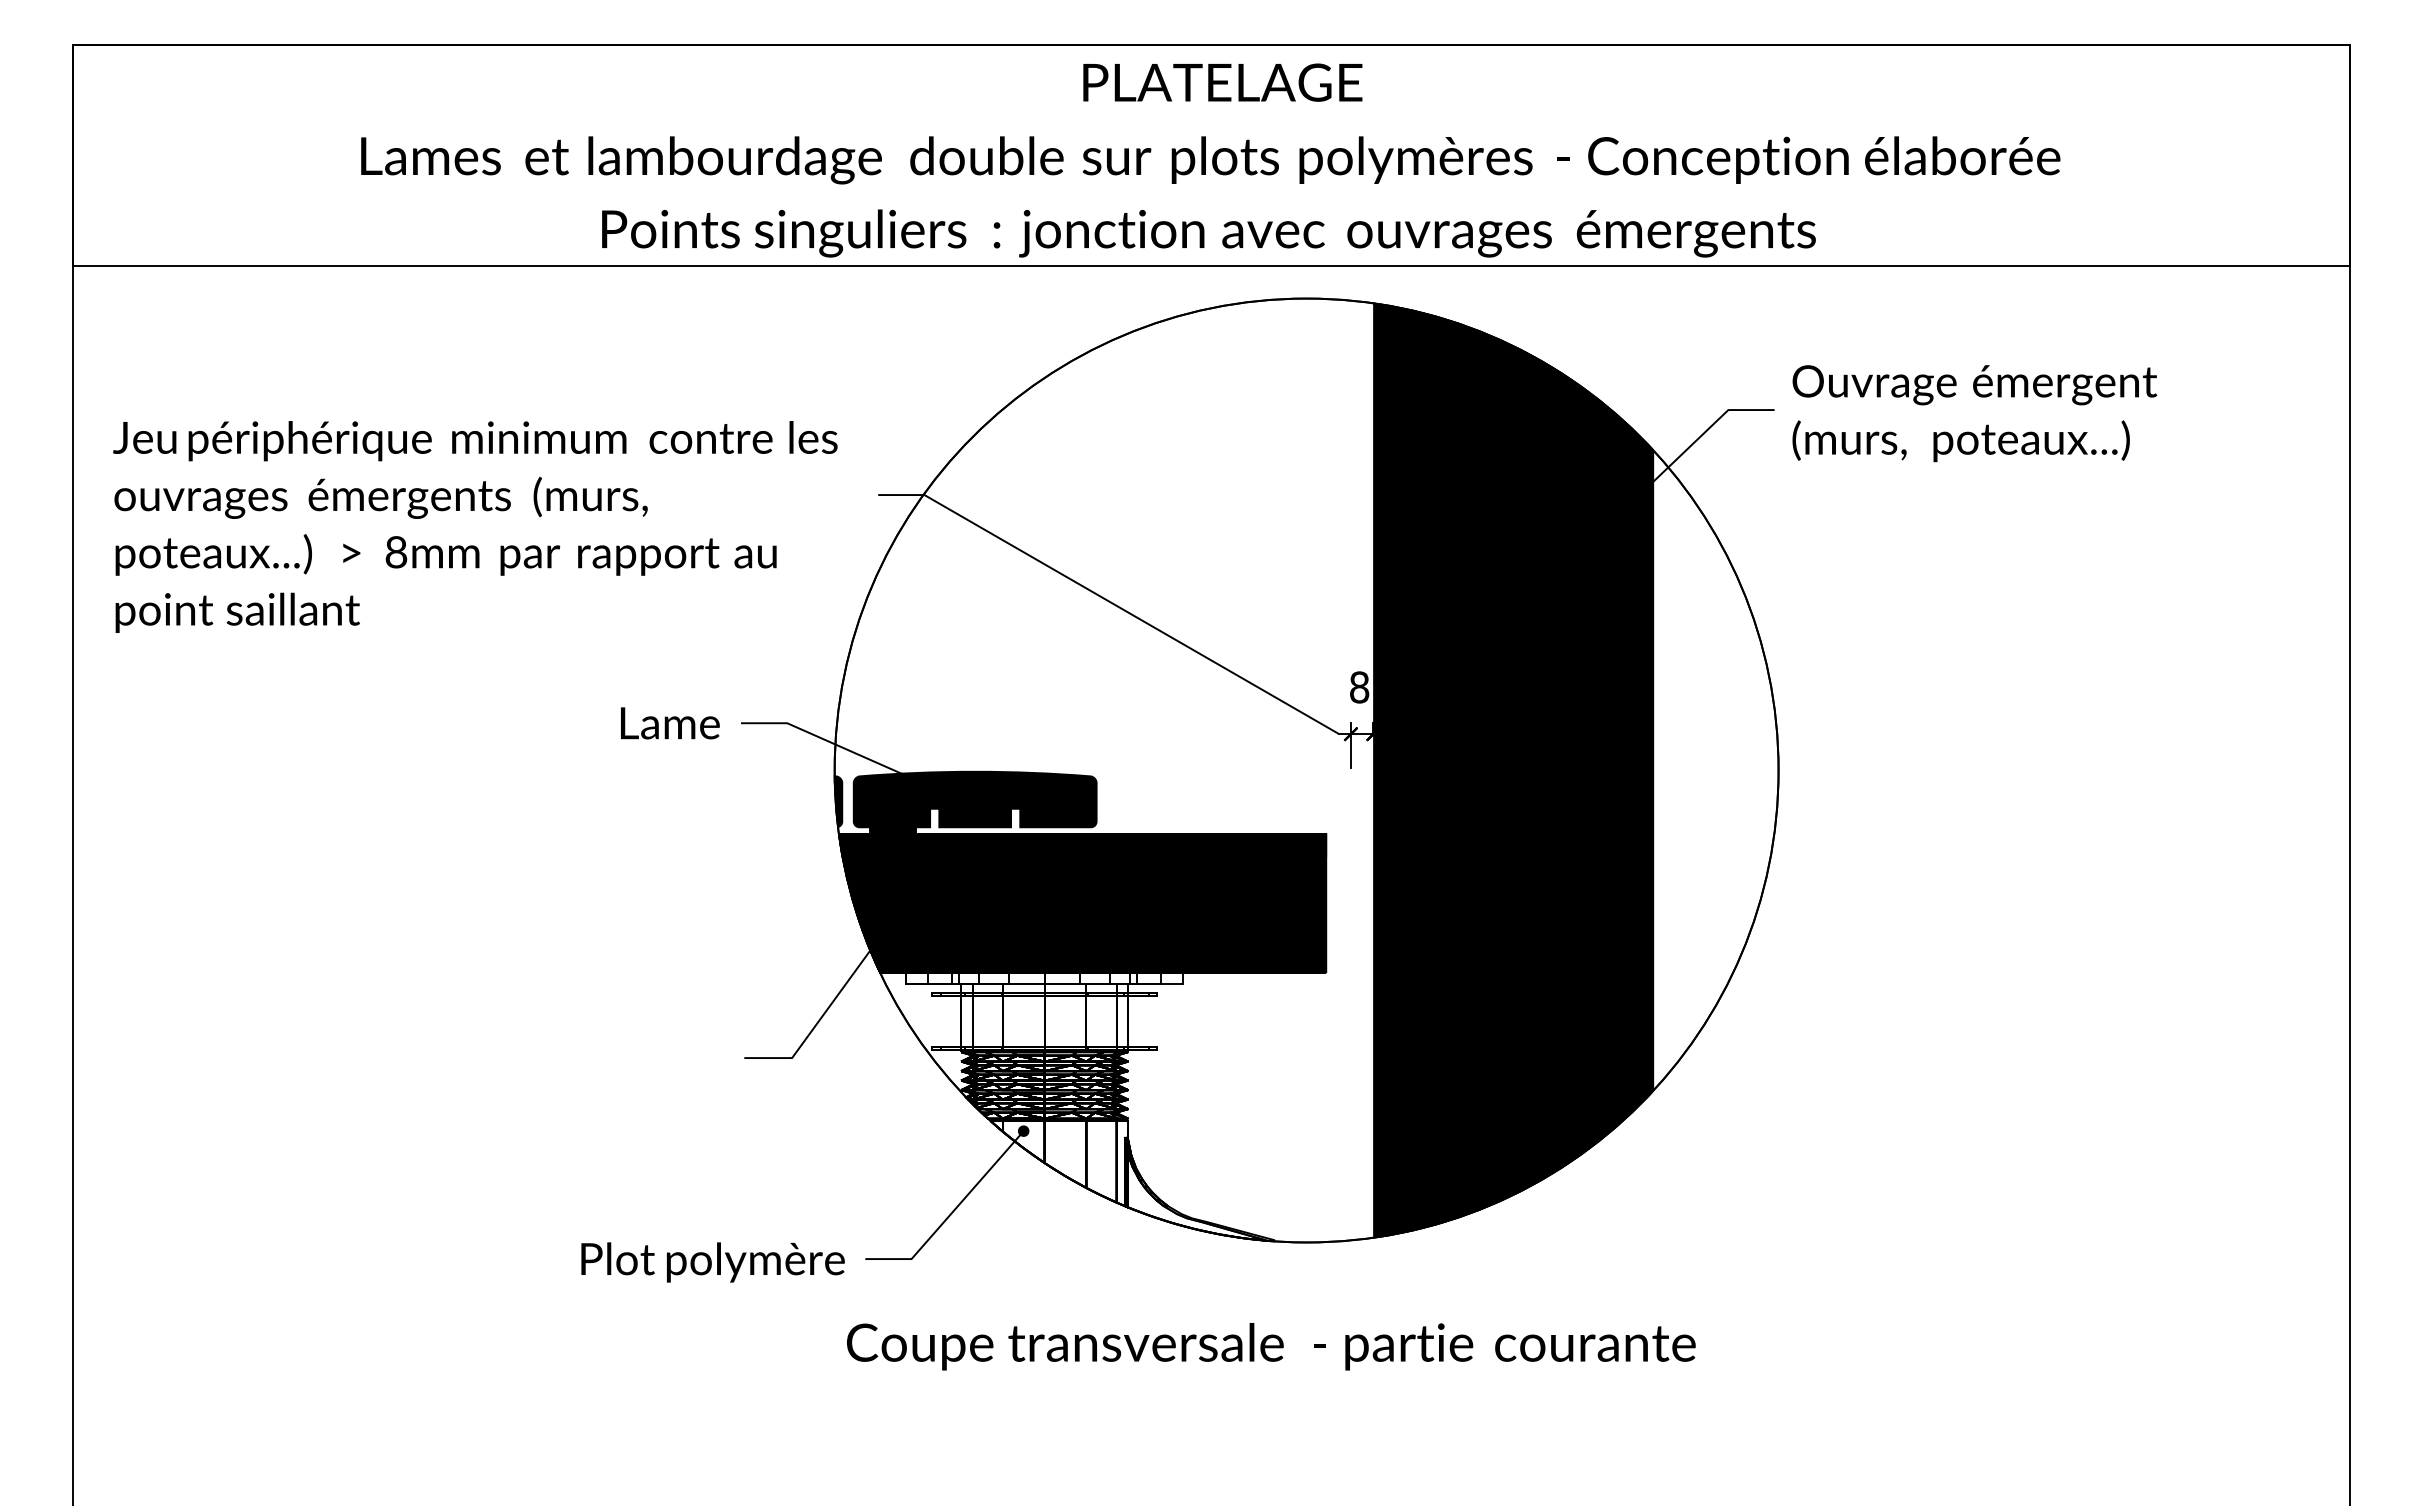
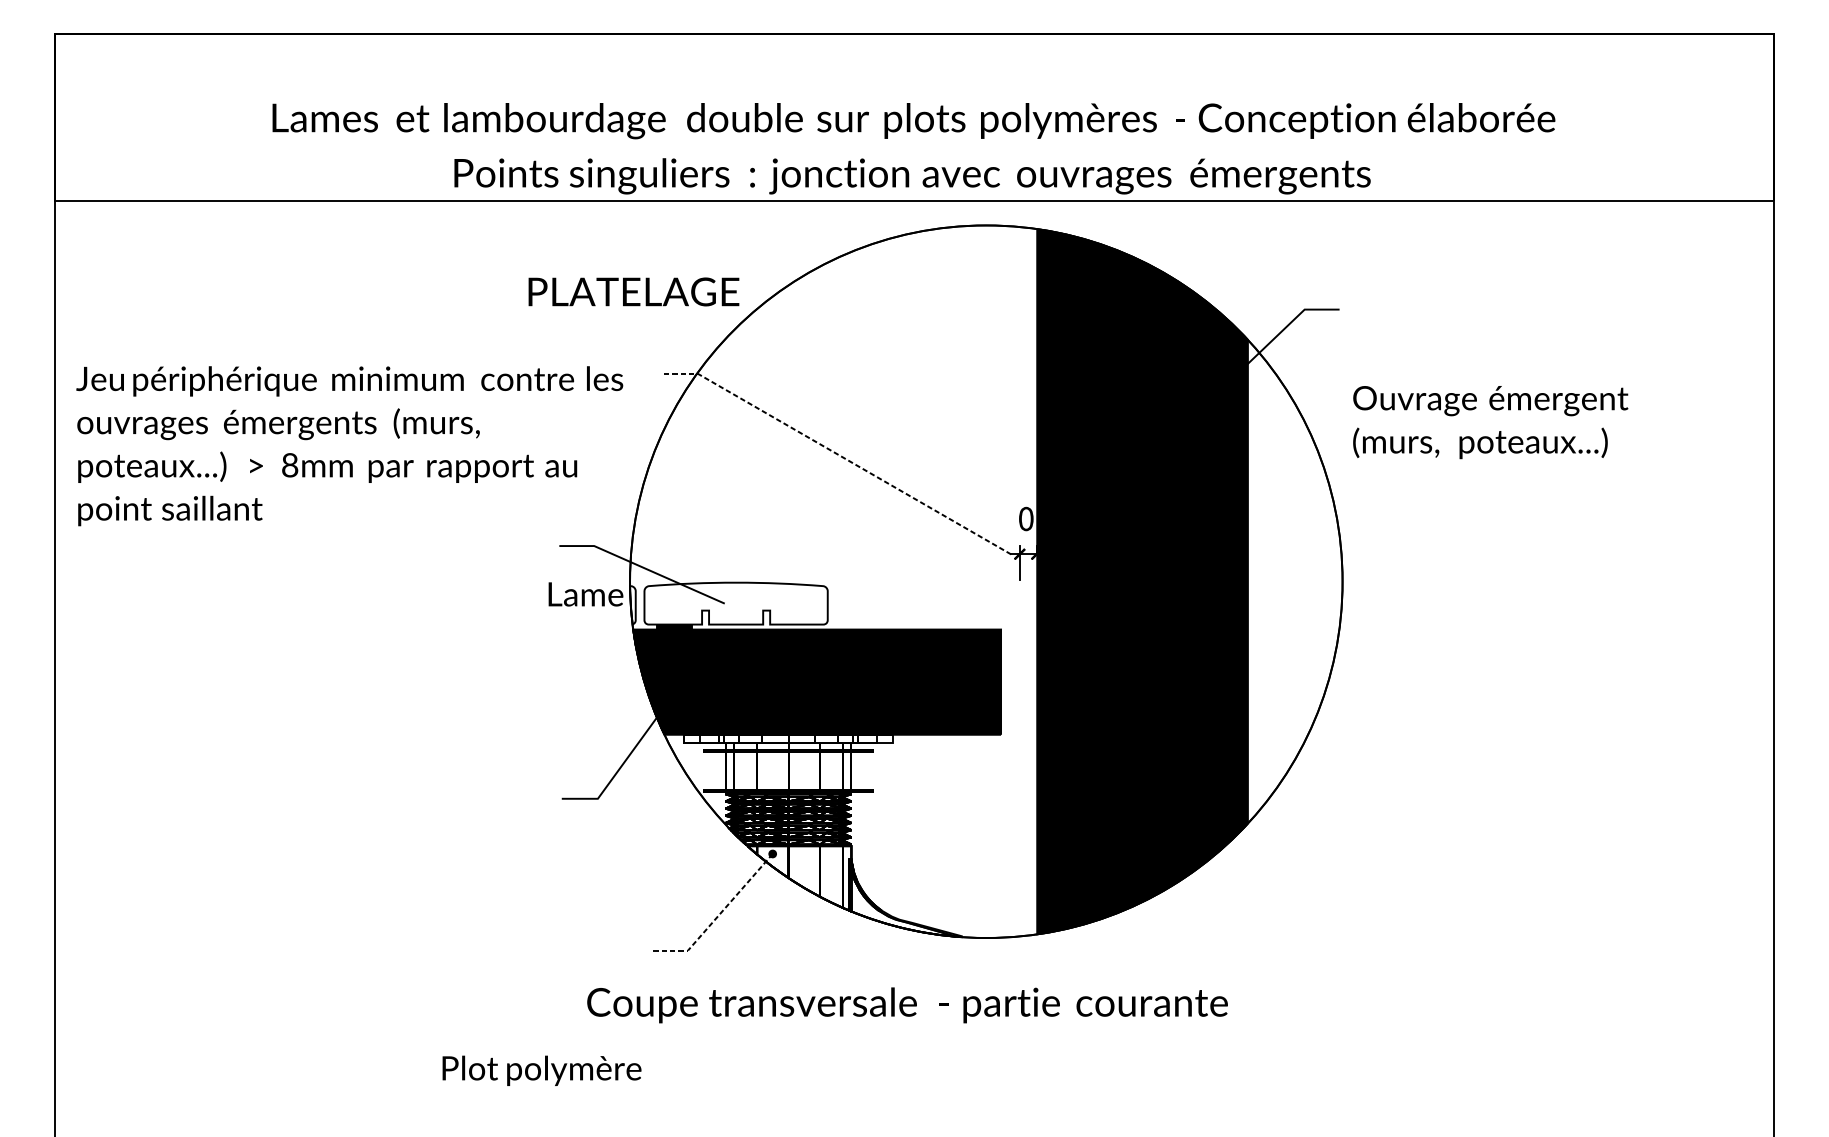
text: (1222, 82) -> (633, 291), moved
text: (1974, 413) -> (1490, 422), moved
text: (475, 526) -> (349, 445), moved
line: (1111, 602) -> (839, 454), solid -> dashed
text: (1359, 687) -> (1026, 519), 8 -> 0
text: (670, 723) -> (586, 594), moved
fill: (974, 799) -> (735, 603), removed
fill: (838, 801) -> (632, 605), removed
line: (951, 1213) -> (718, 916), solid -> dashed
text: (712, 1262) -> (541, 1070), moved
text: (1271, 1346) -> (907, 1005), moved

